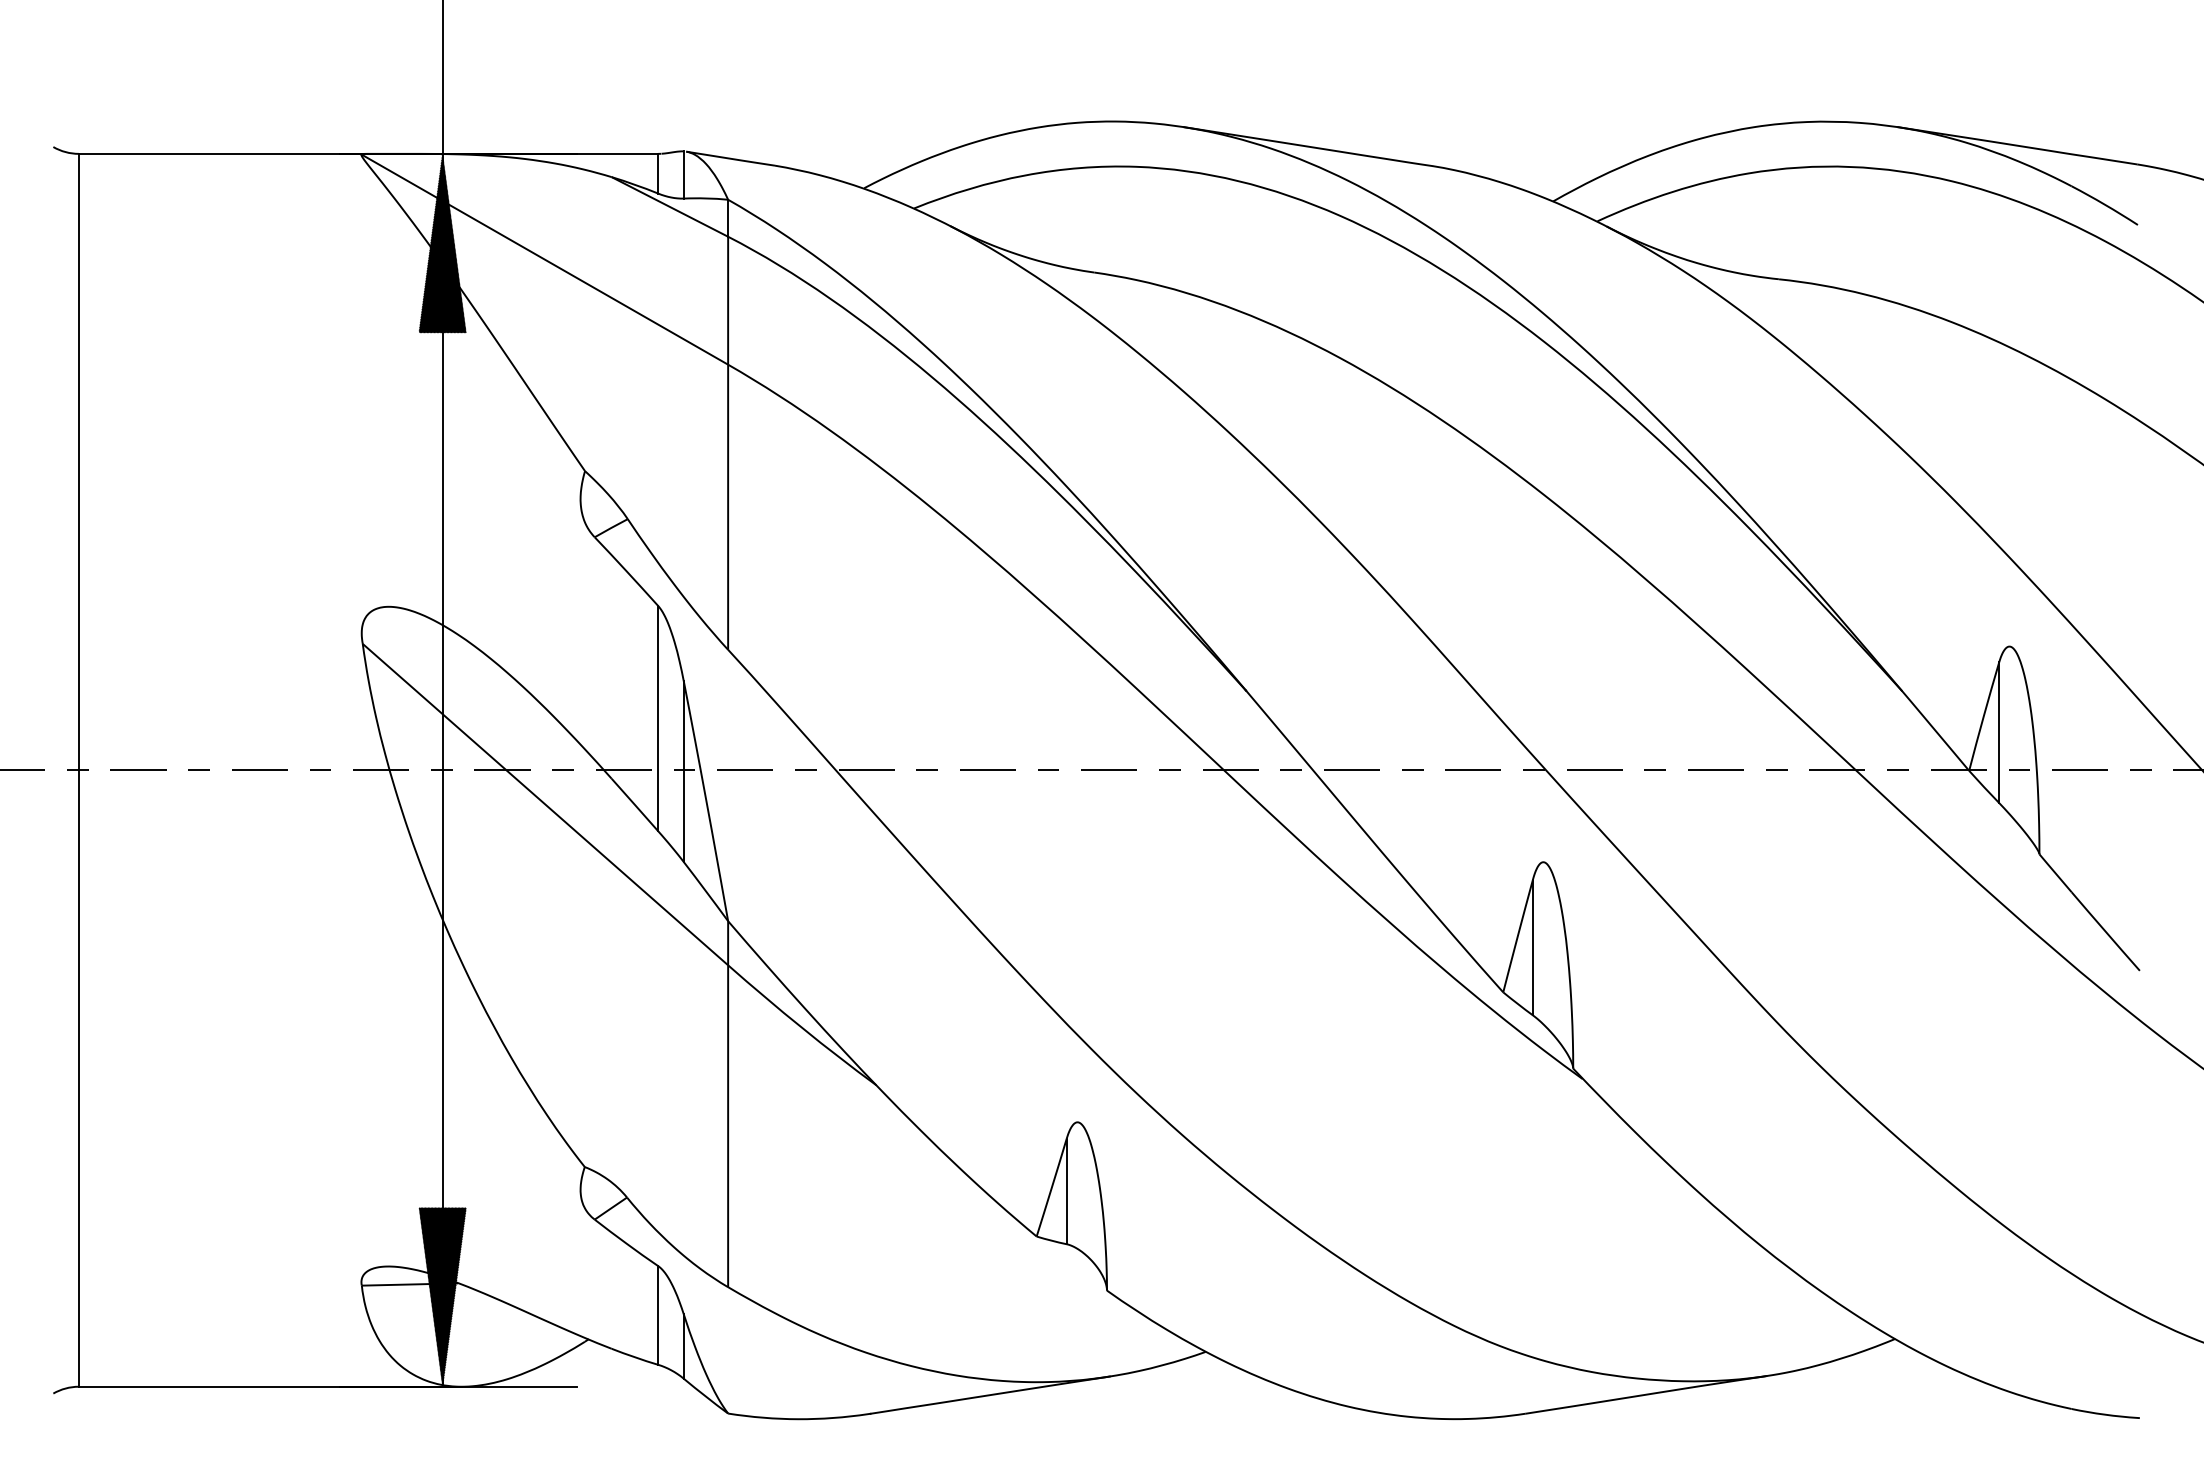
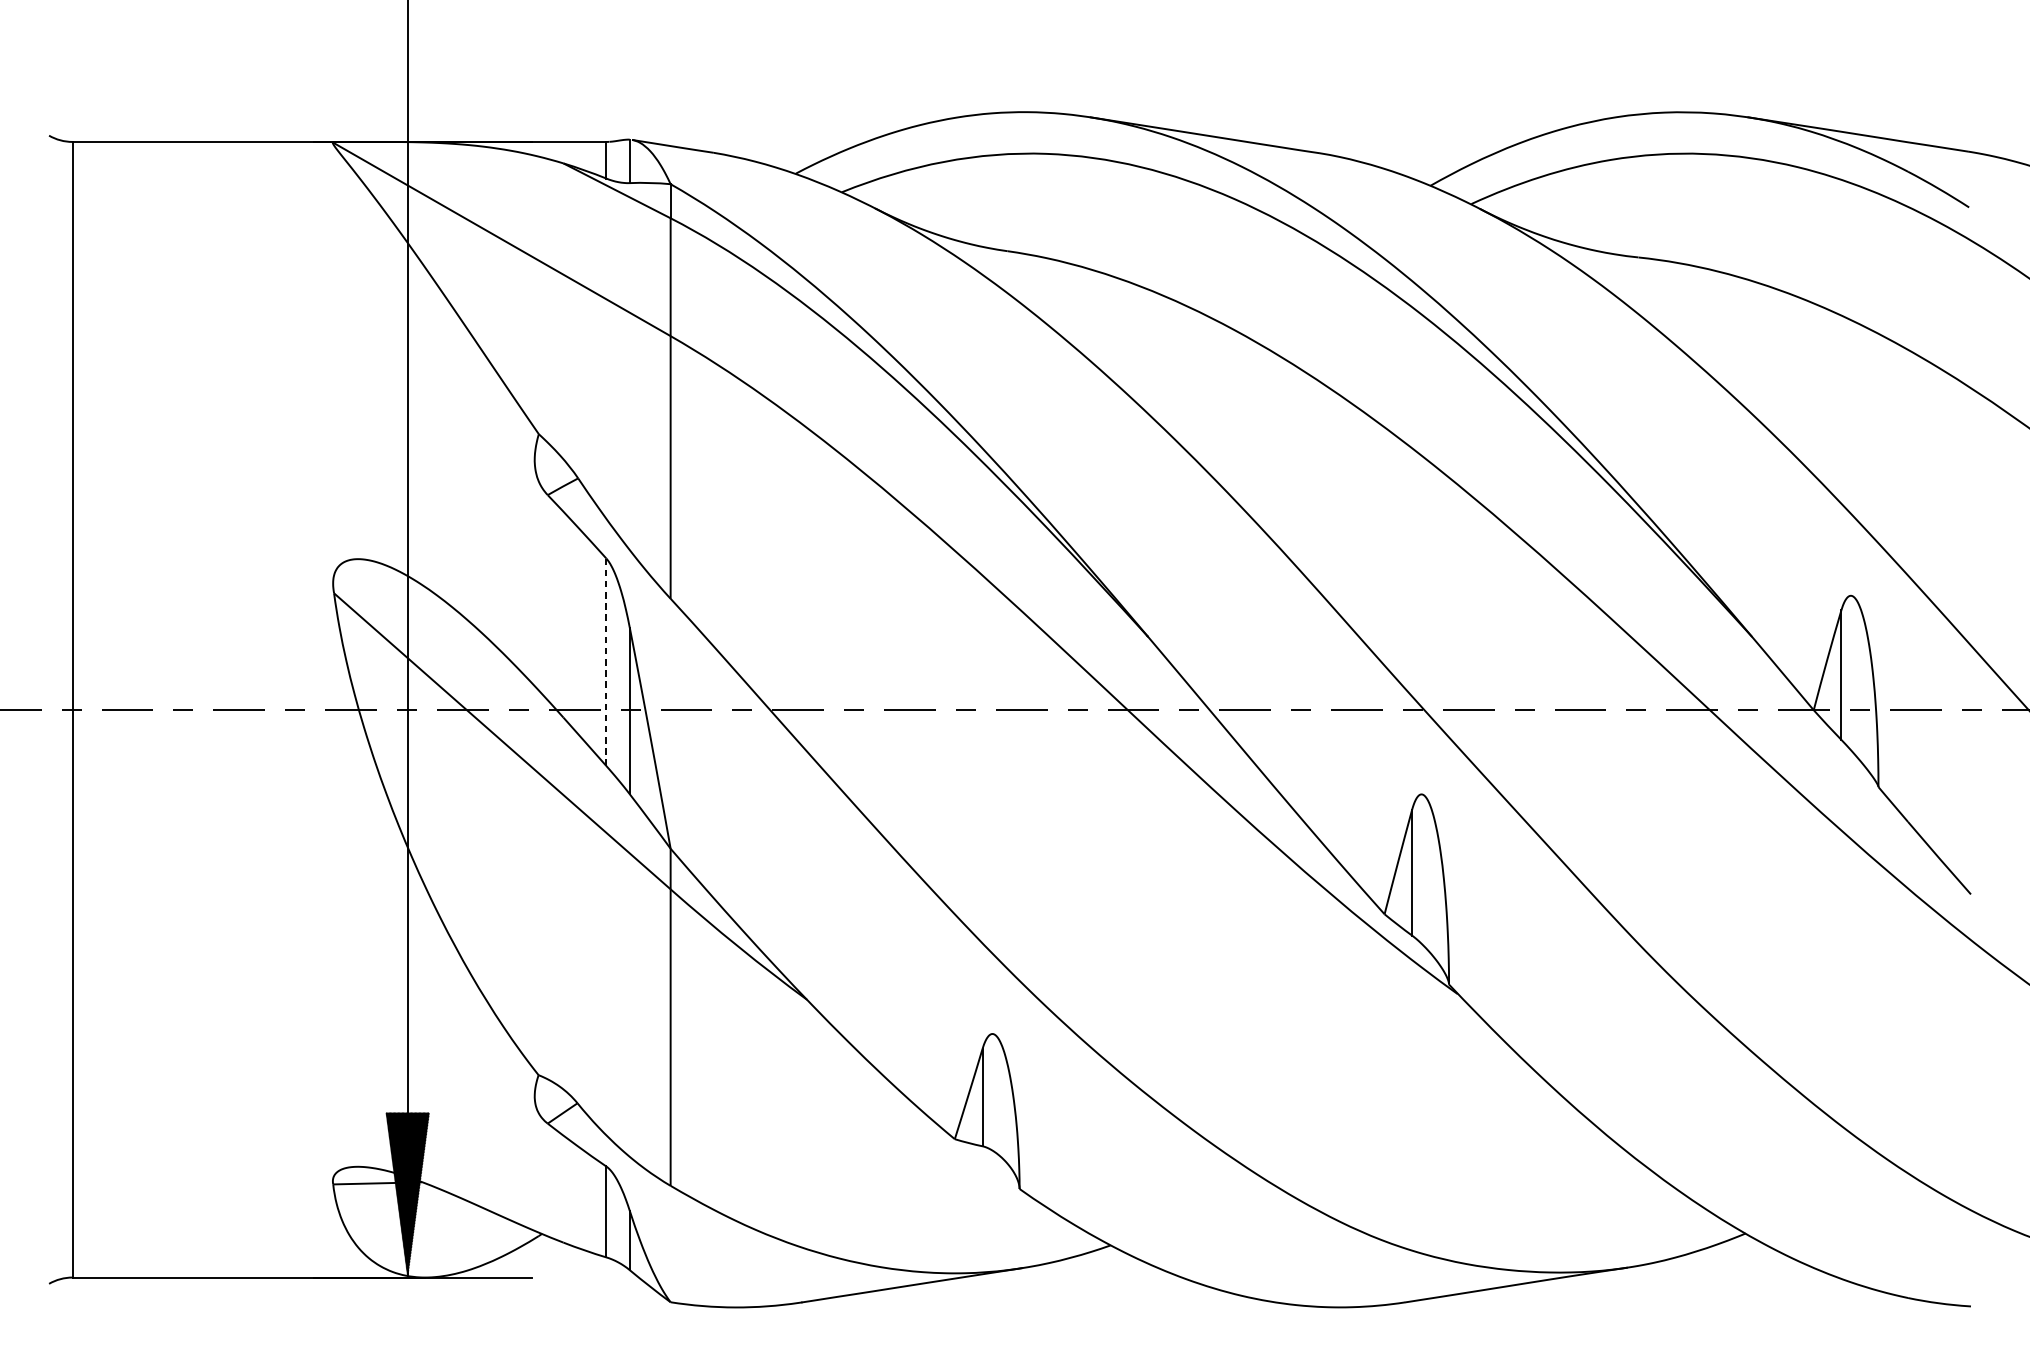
hatch: (442, 243) -> (407, 224), removed
line: (658, 718) -> (606, 662), solid -> dashed

